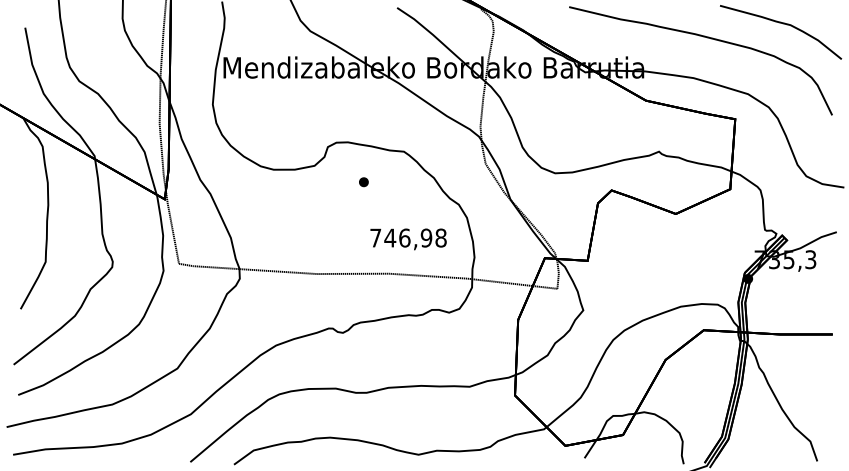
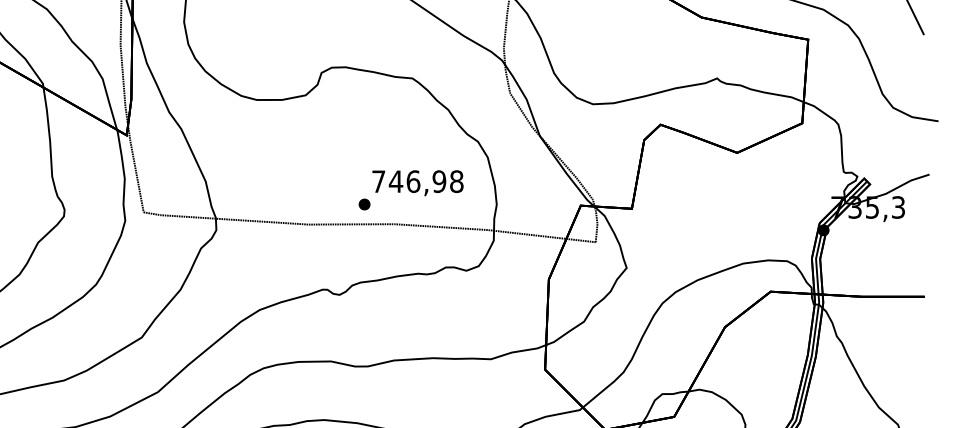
part: (363, 182) -> (364, 204), moved

